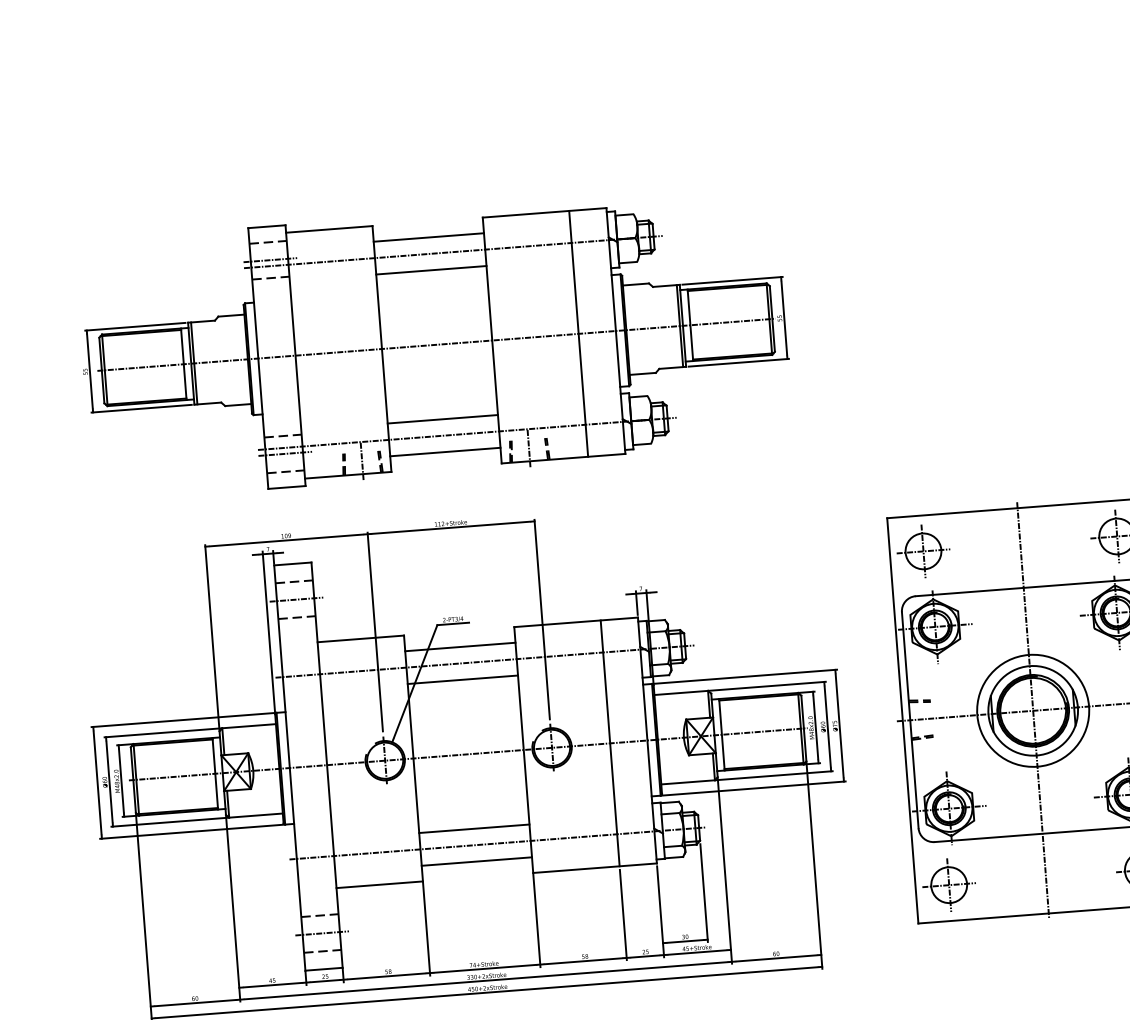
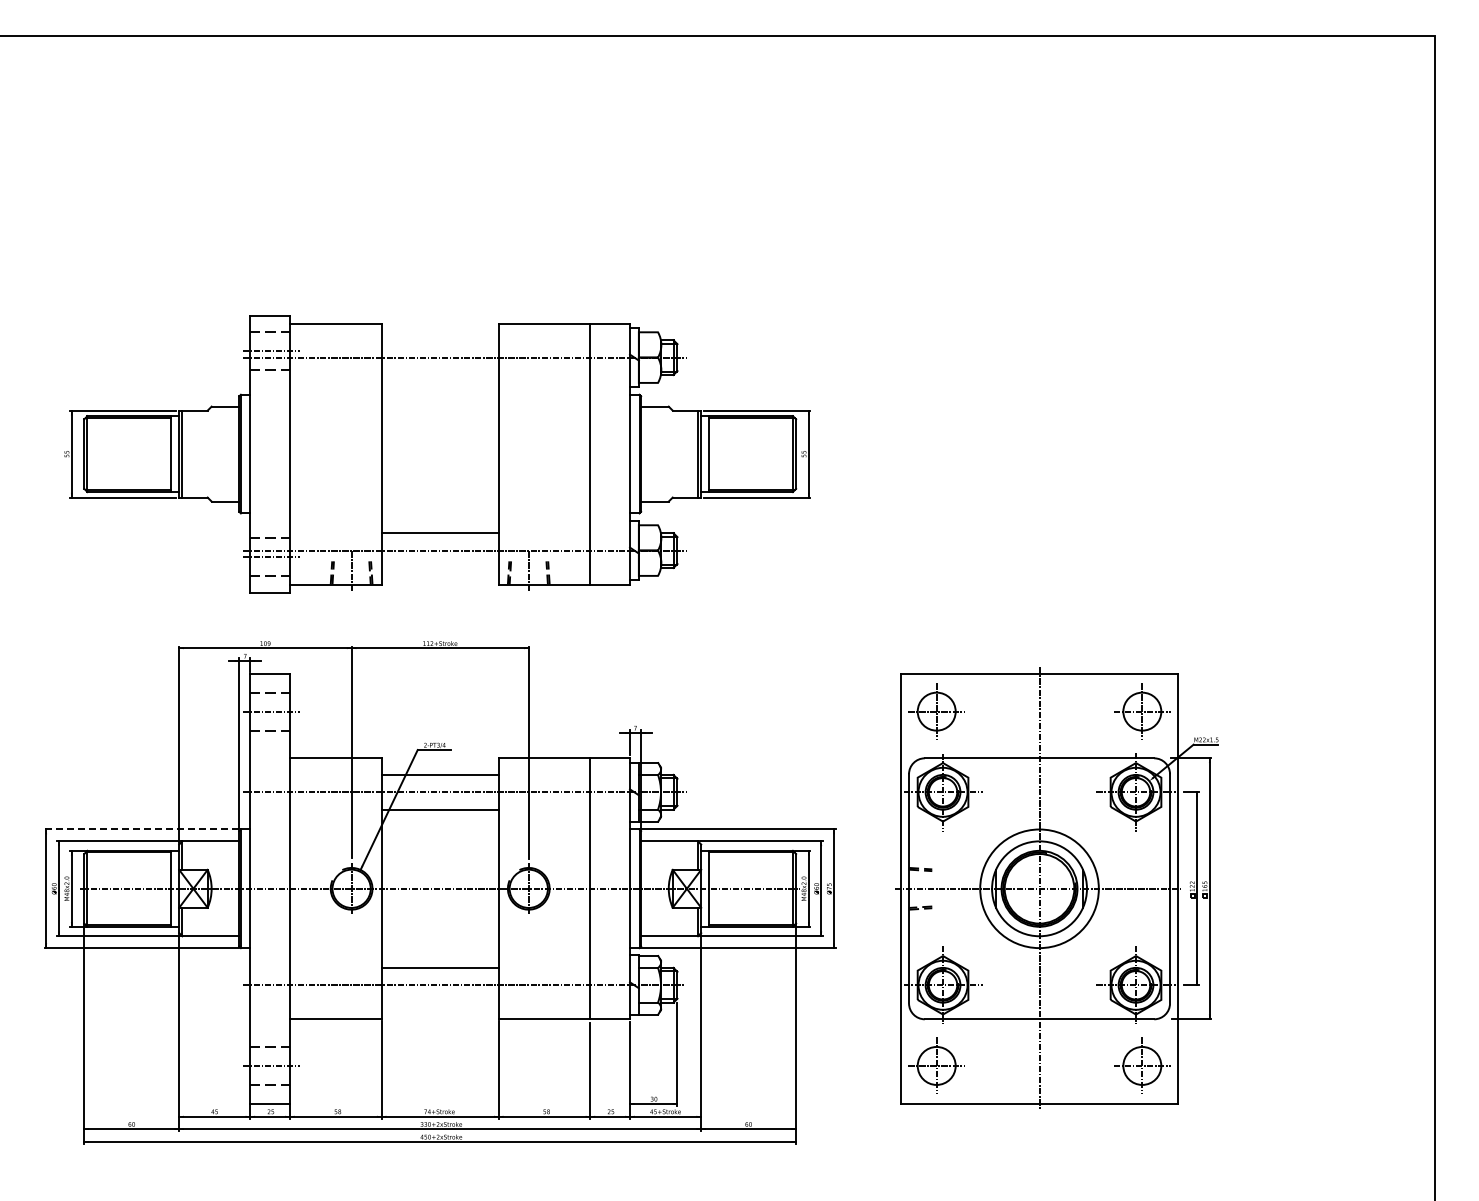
line: (428, 237) -> (439, 340), removed
line: (430, 270) -> (439, 375), removed
line: (436, 345) -> (439, 454), removed
line: (444, 451) -> (439, 567), removed
line: (182, 720) -> (141, 829), solid -> dashed
line: (476, 861) -> (439, 1002), removed

